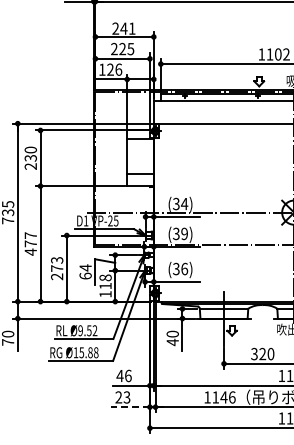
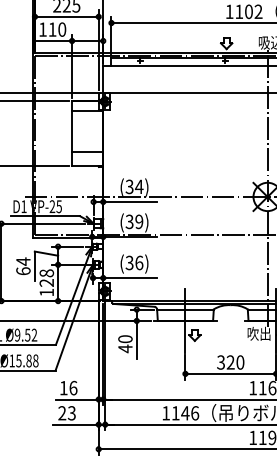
text: (114, 69) -> (57, 29), 126 -> 110
text: (105, 285) -> (46, 282), 118 -> 128
text: (119, 375) -> (63, 387), 46 -> 16
line: (130, 407) -> (75, 425), dashed -> solid

